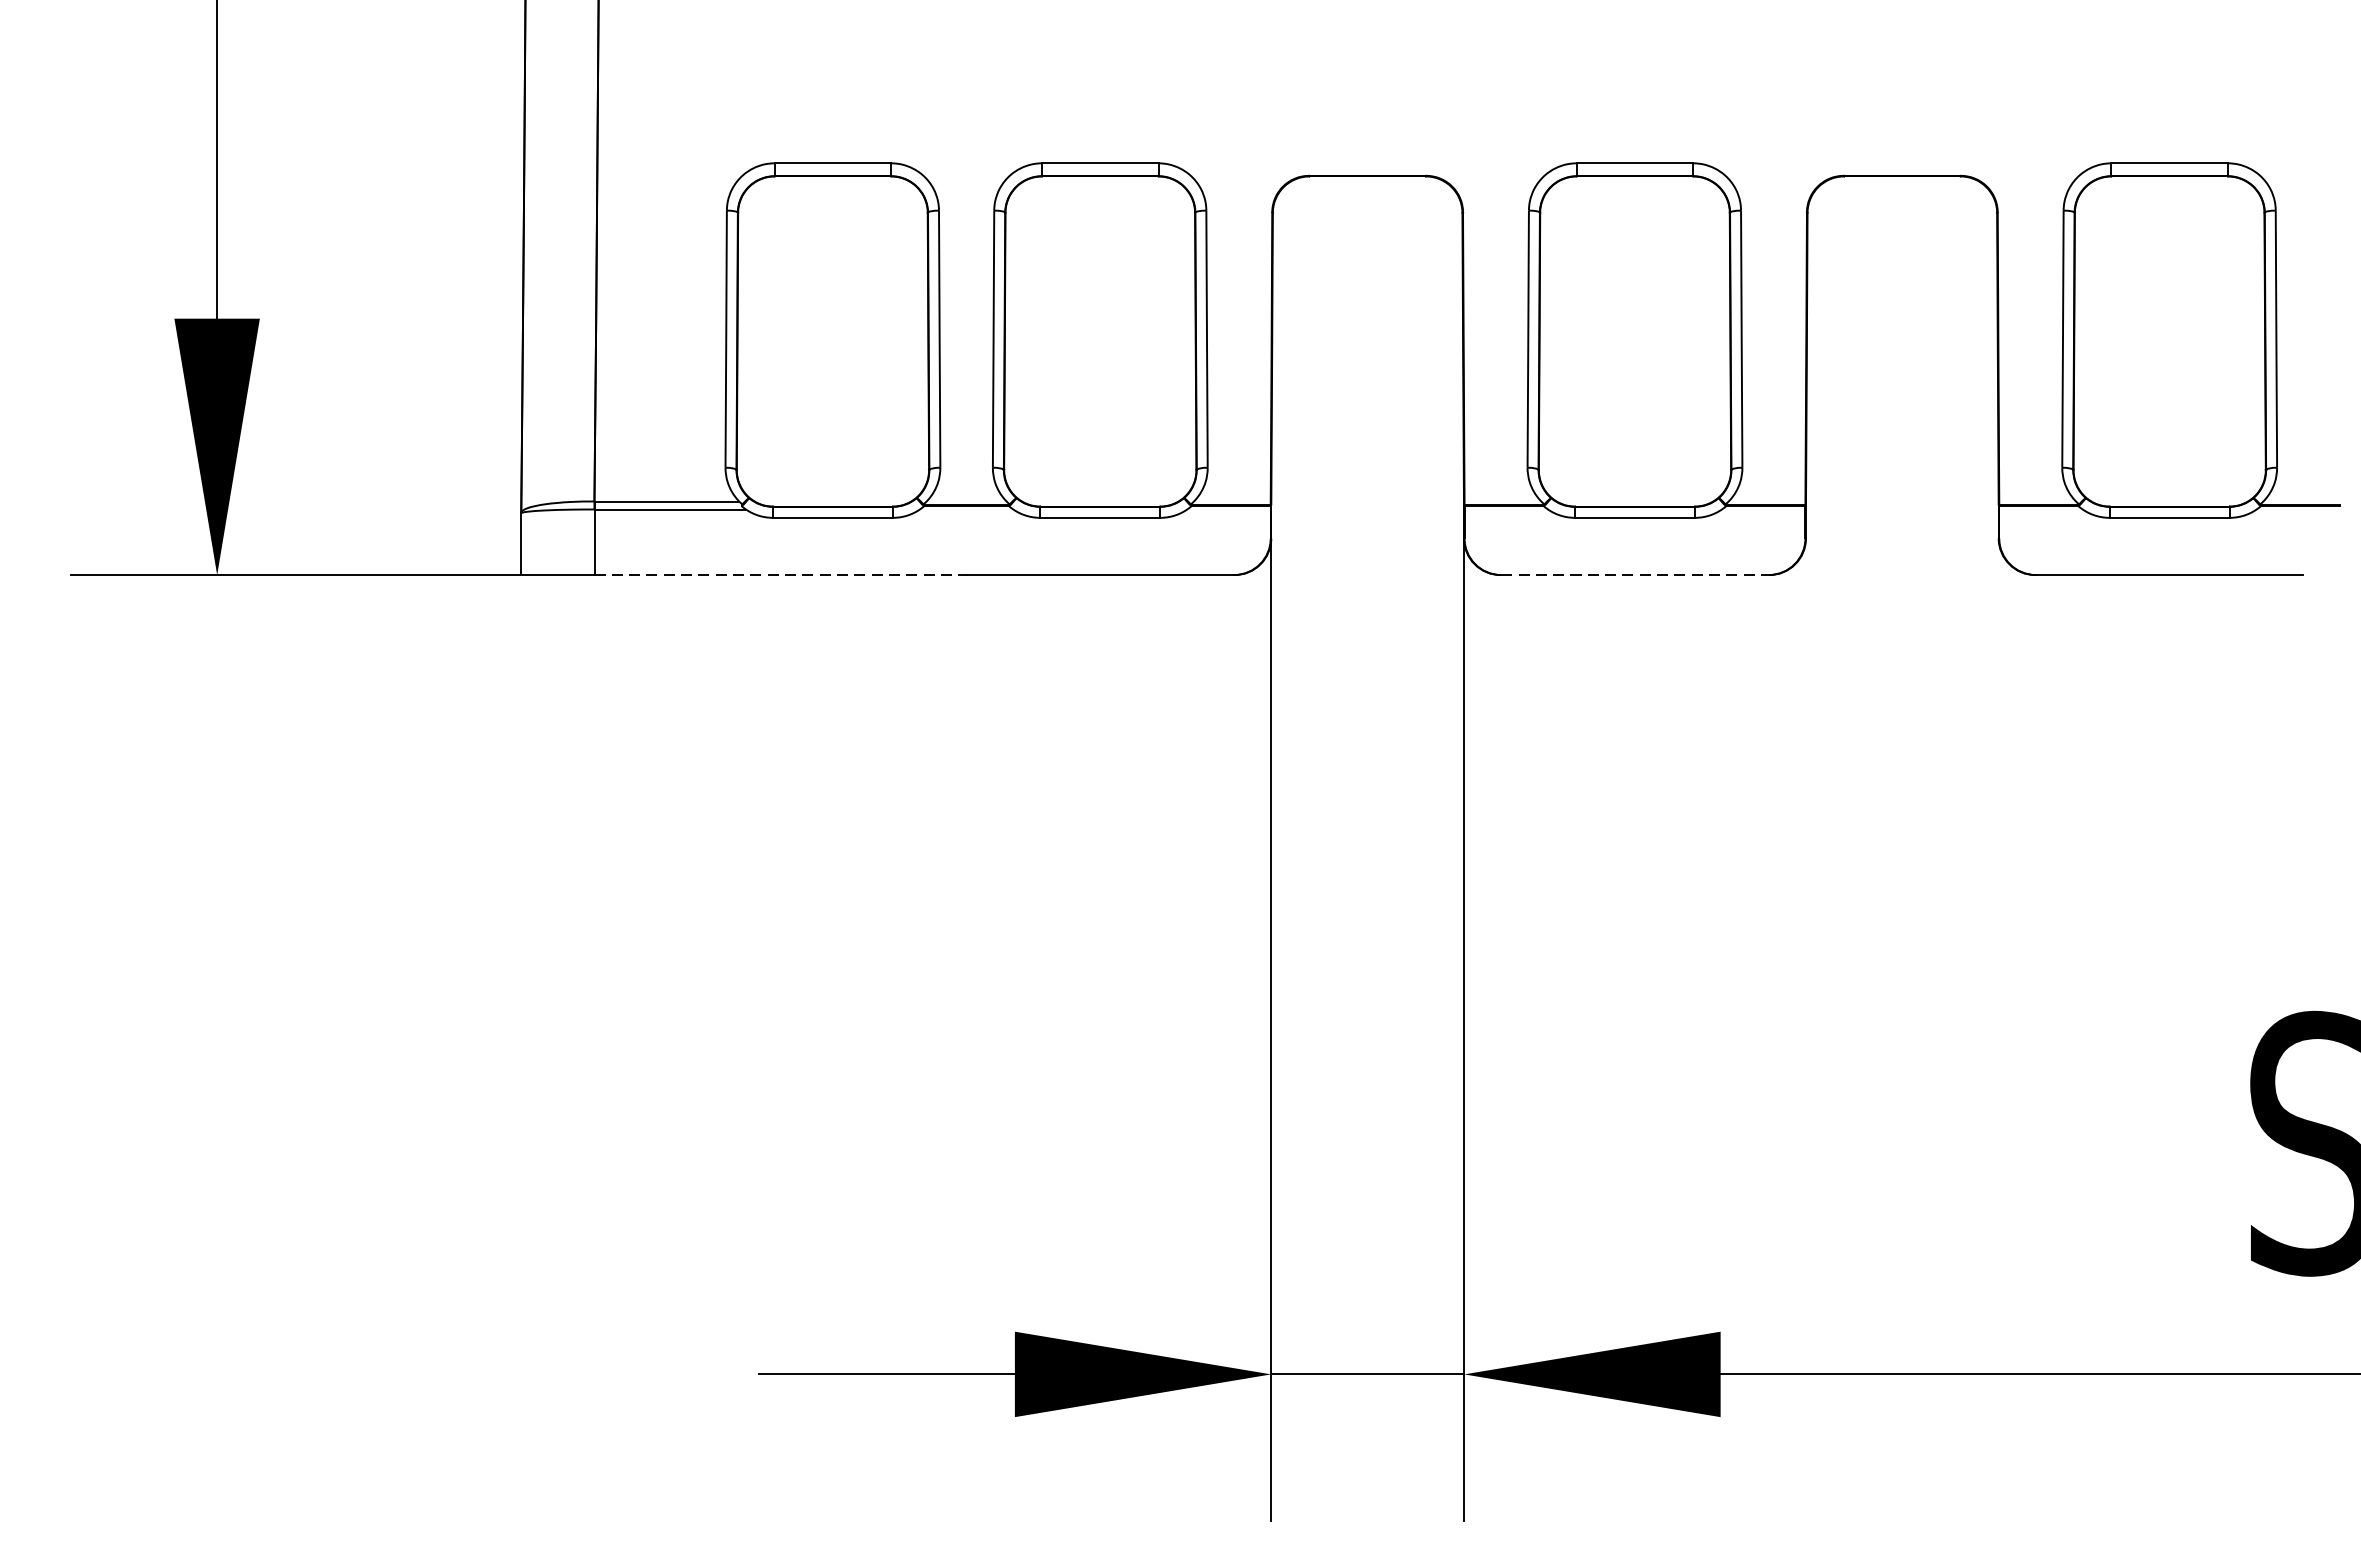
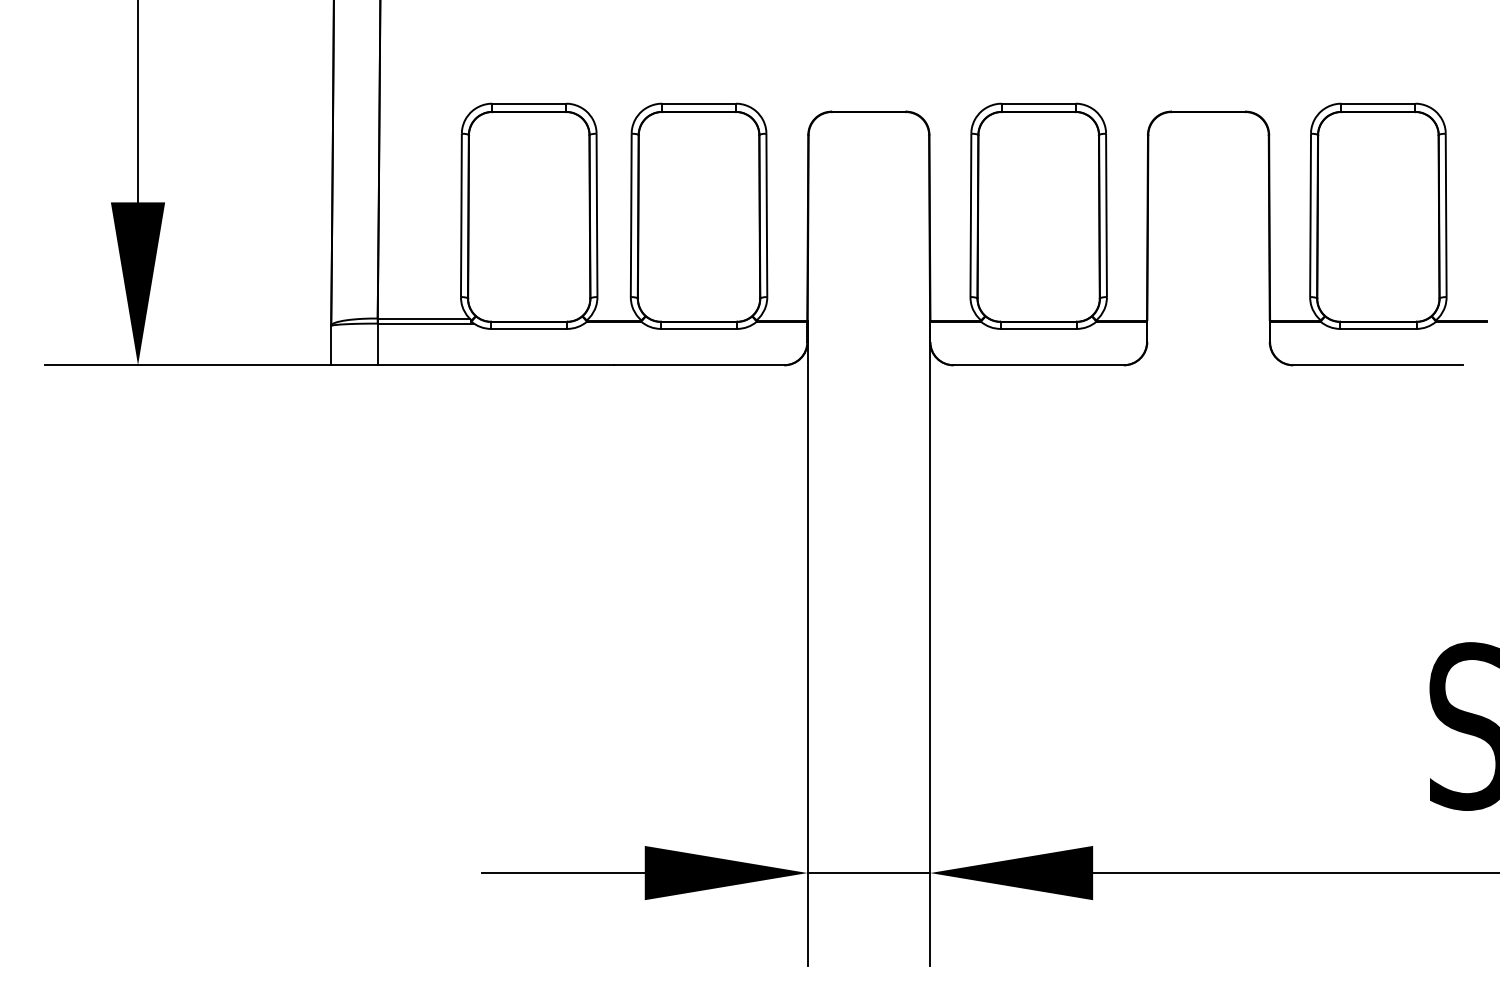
line: (781, 575) -> (496, 365), dashed -> solid
line: (1634, 575) -> (1038, 365), dashed -> solid

